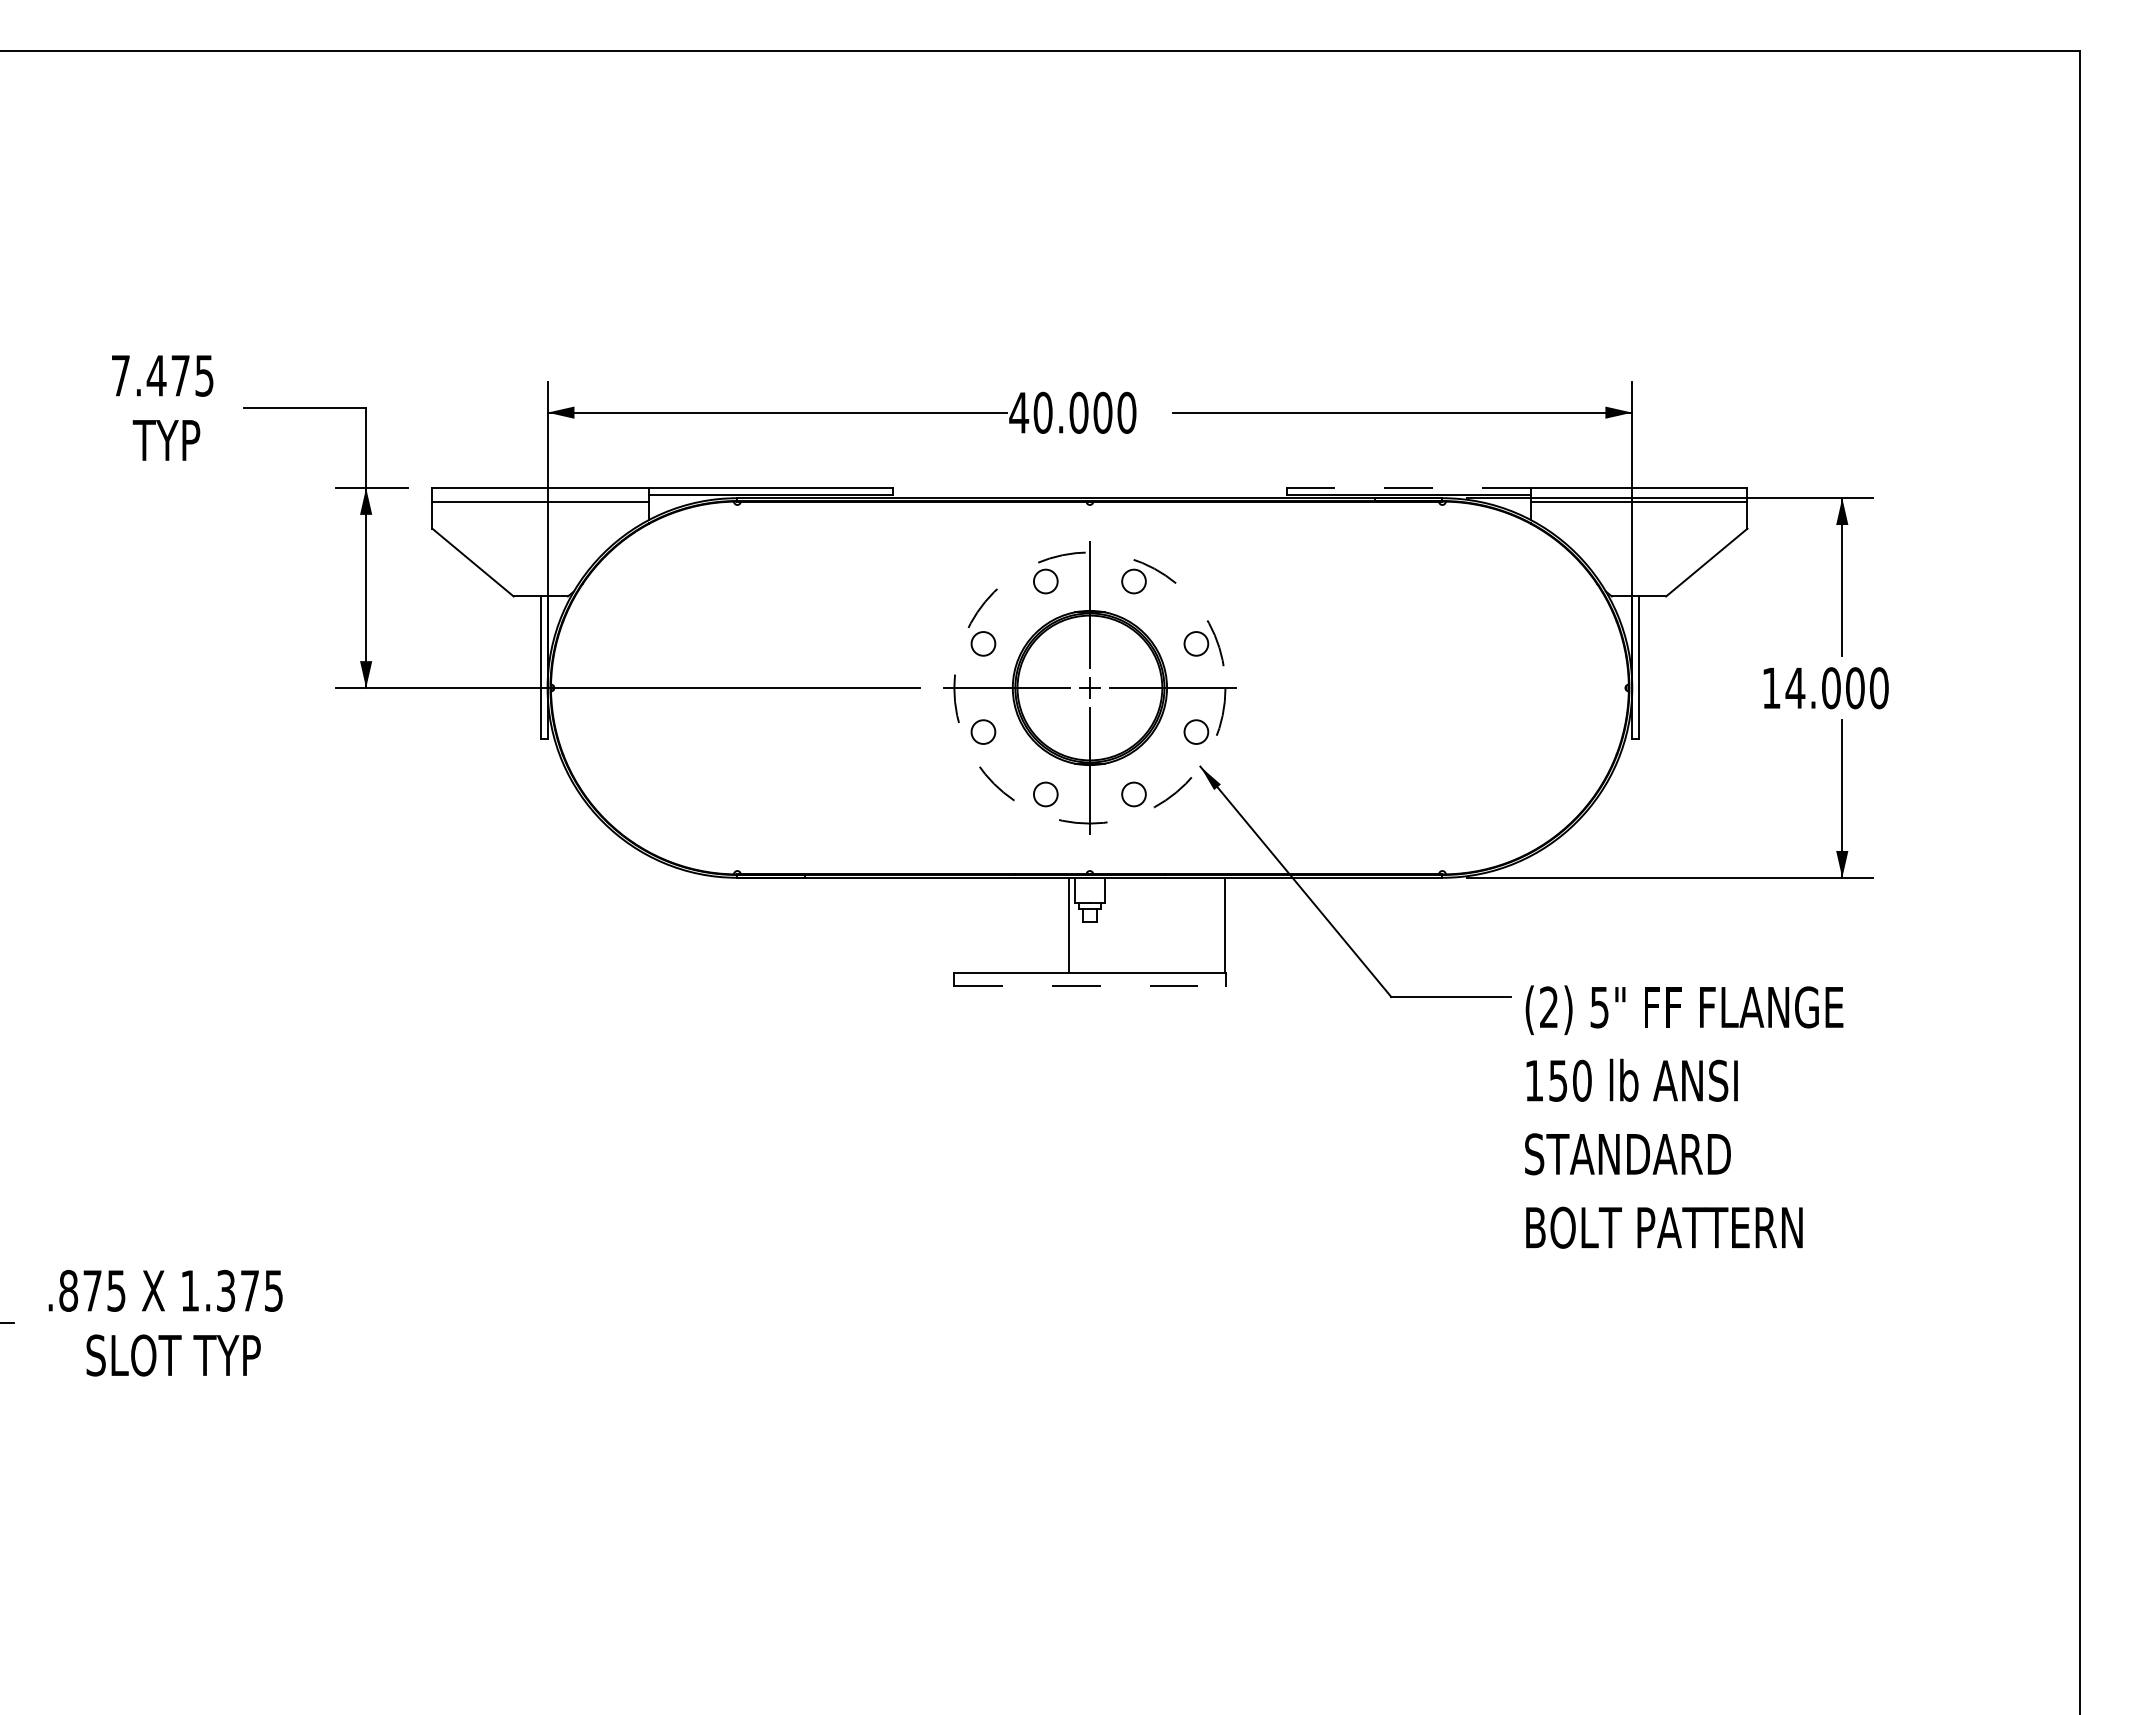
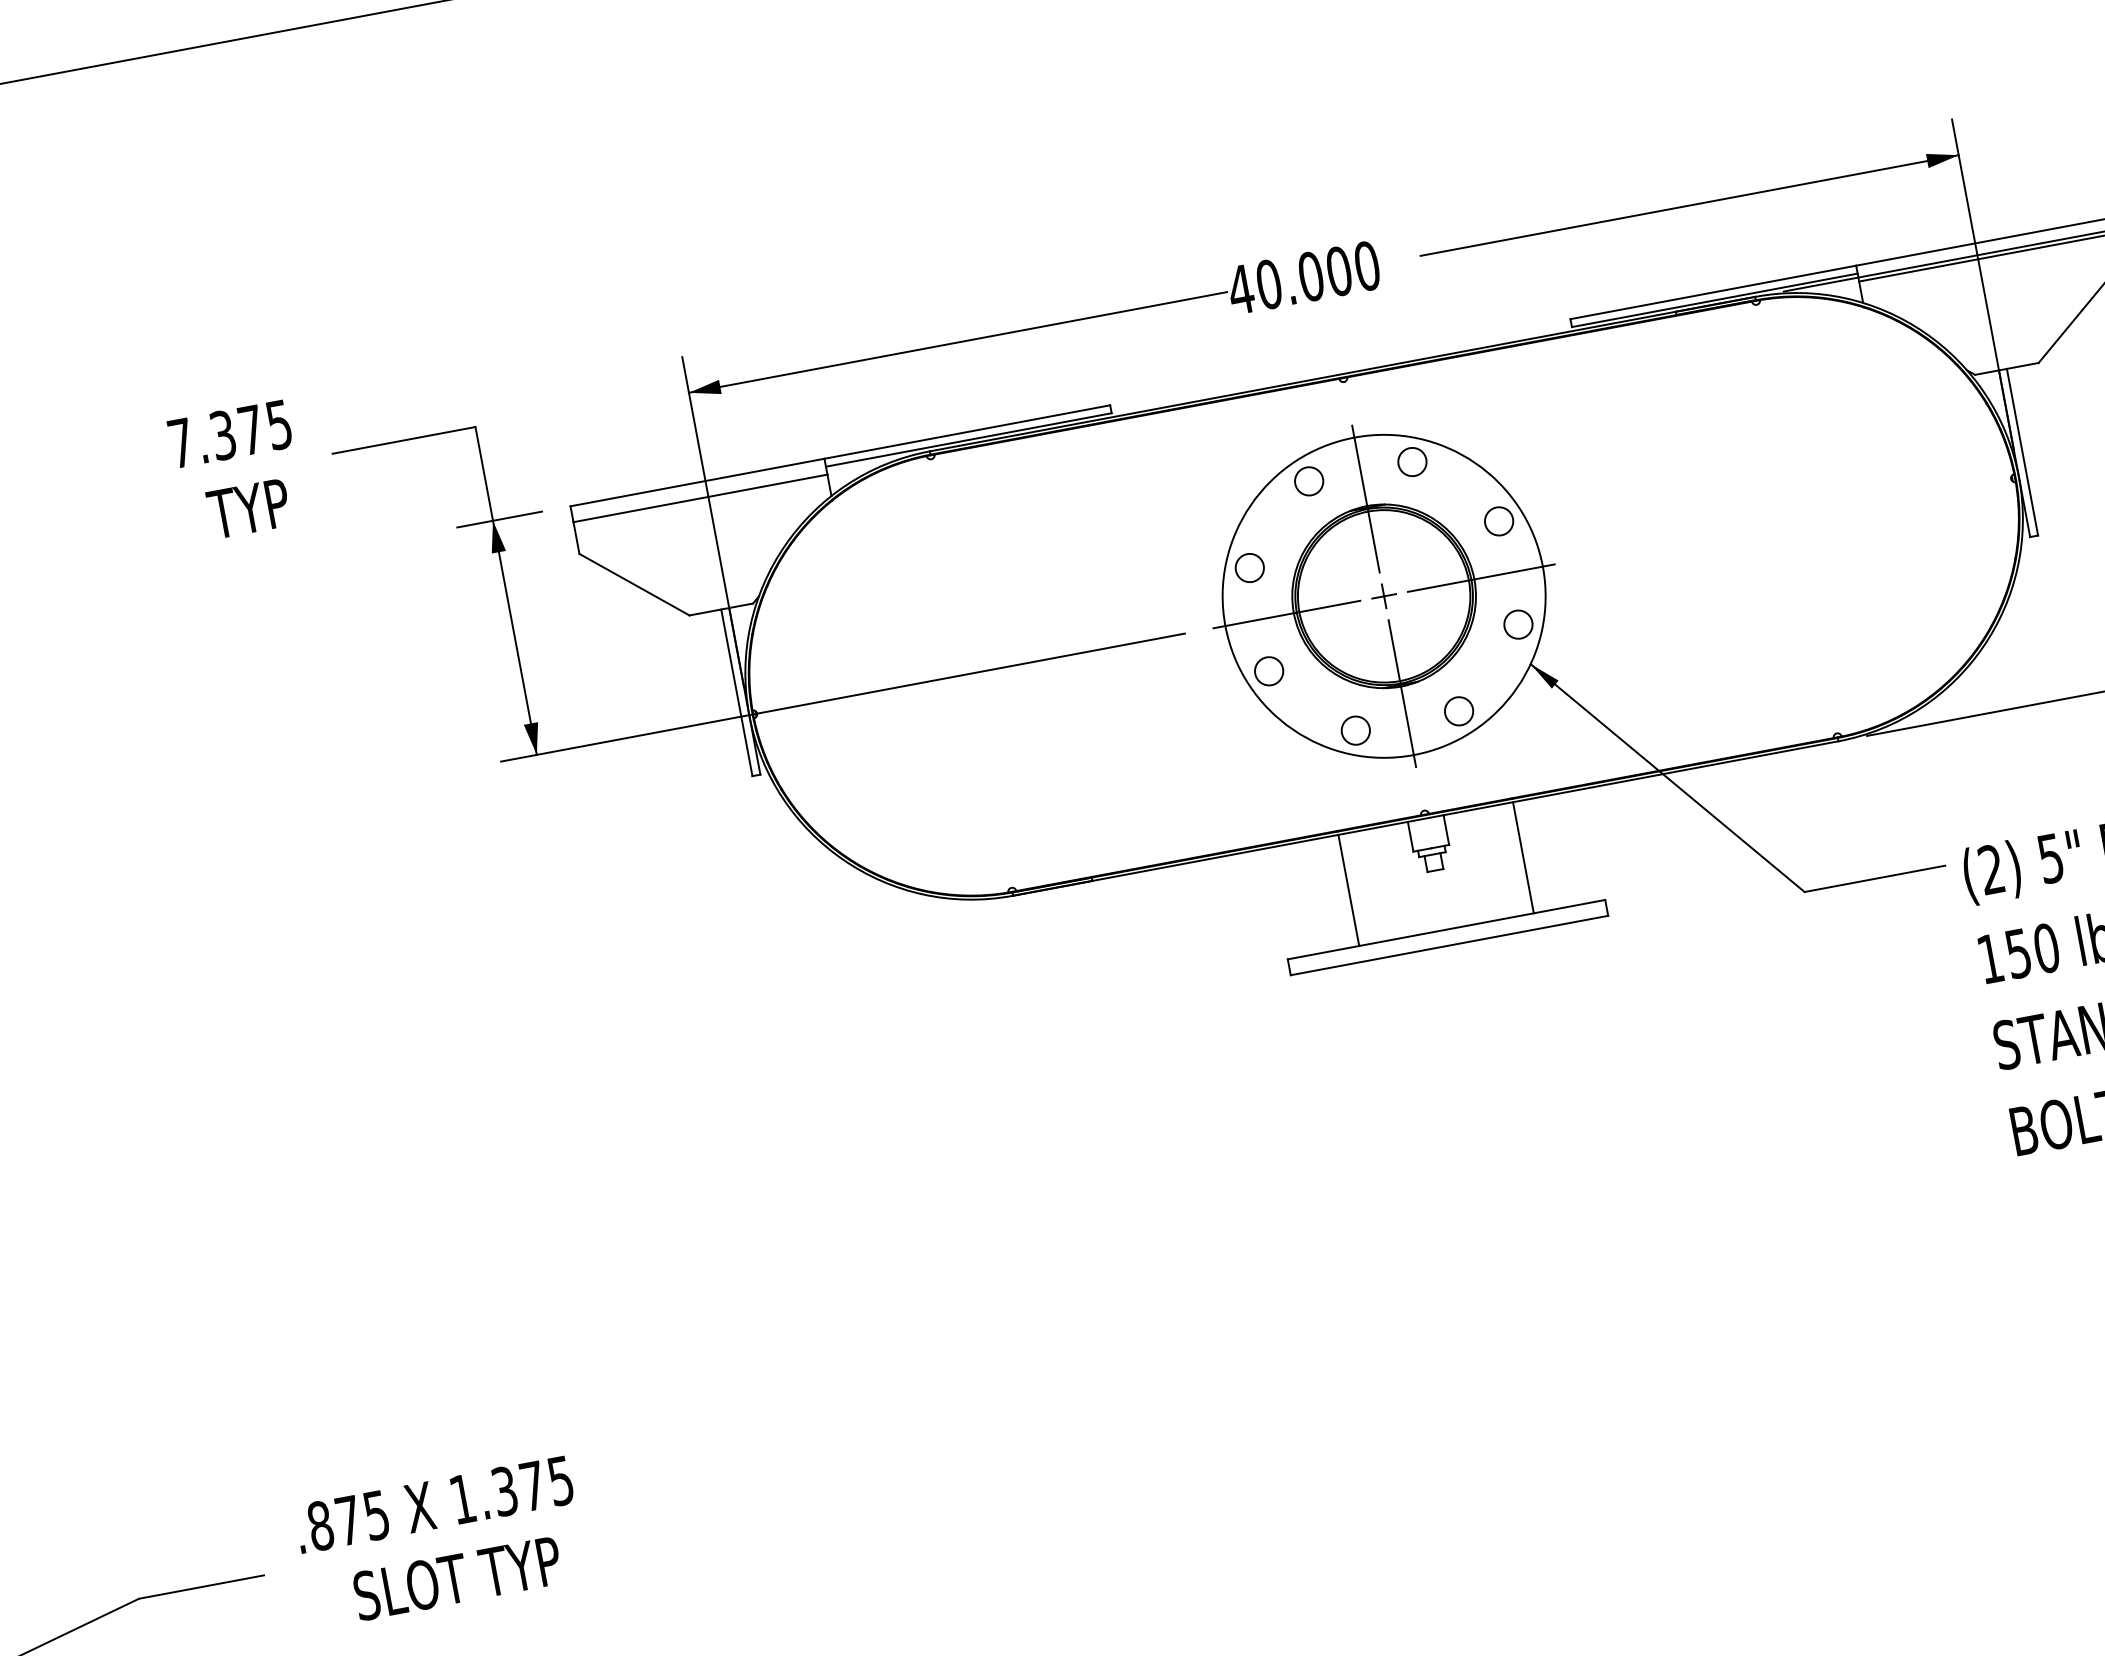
text: (156, 375) -> (222, 435), 7.475 -> 7.375
line: (1409, 488) -> (1714, 292), dashed -> solid
circle: (1089, 687) -> (1383, 595), dashed -> solid
line: (1069, 924) -> (1348, 889), moved
line: (1224, 924) -> (1523, 856), moved
line: (1089, 986) -> (1449, 945), dashed -> solid

